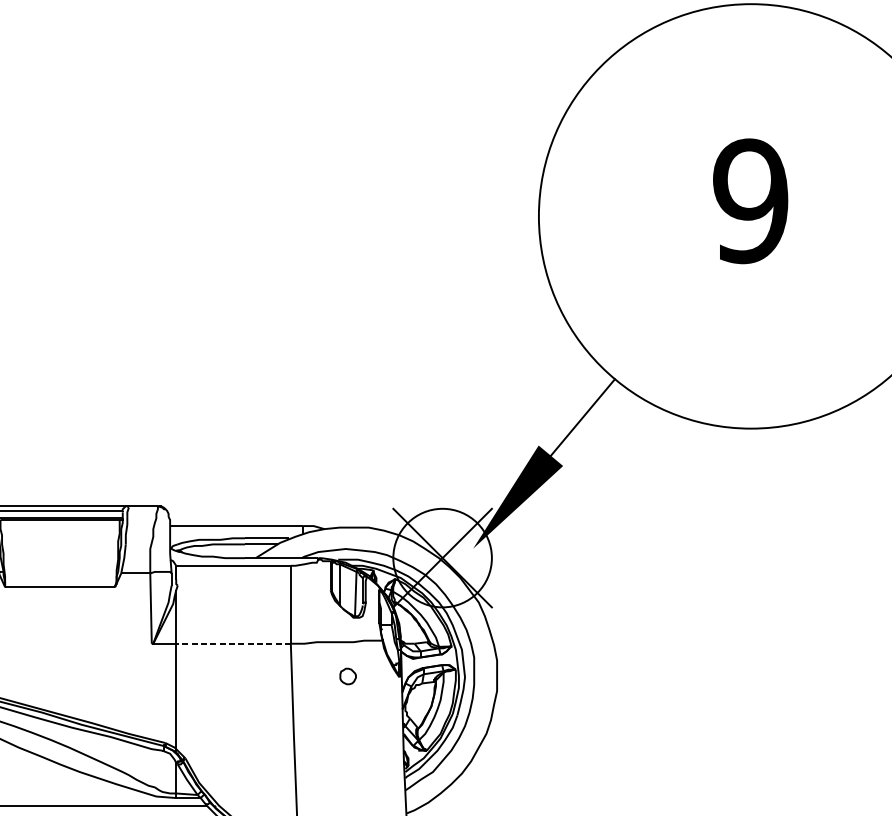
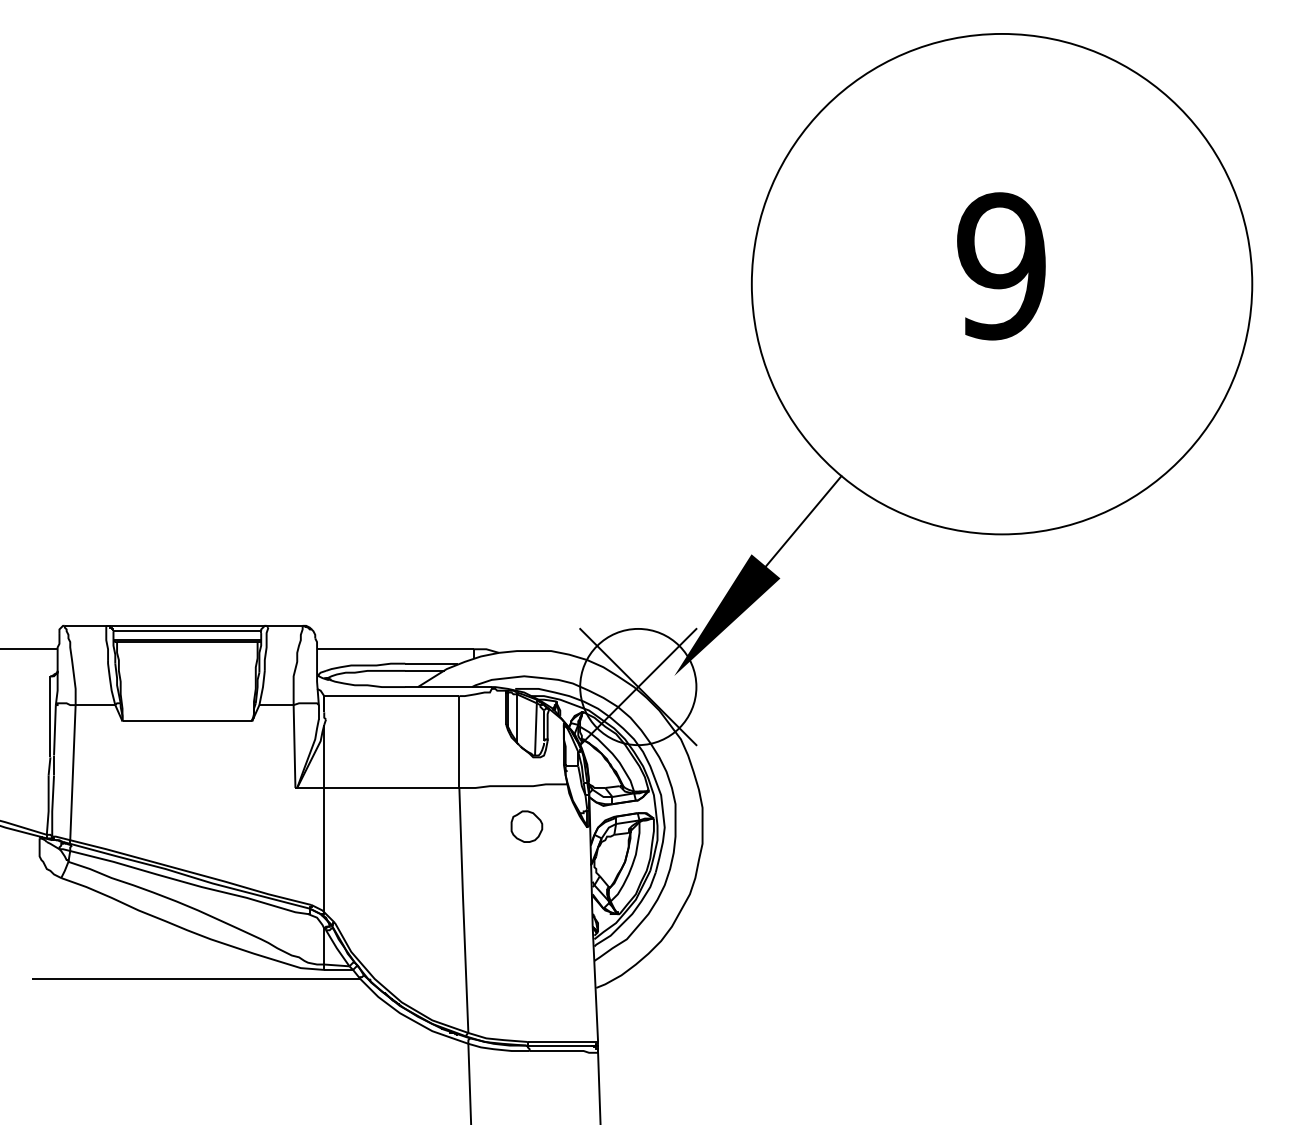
line: (233, 643) -> (391, 787), dashed -> solid
part: (347, 676) -> (526, 826), size x1.67

